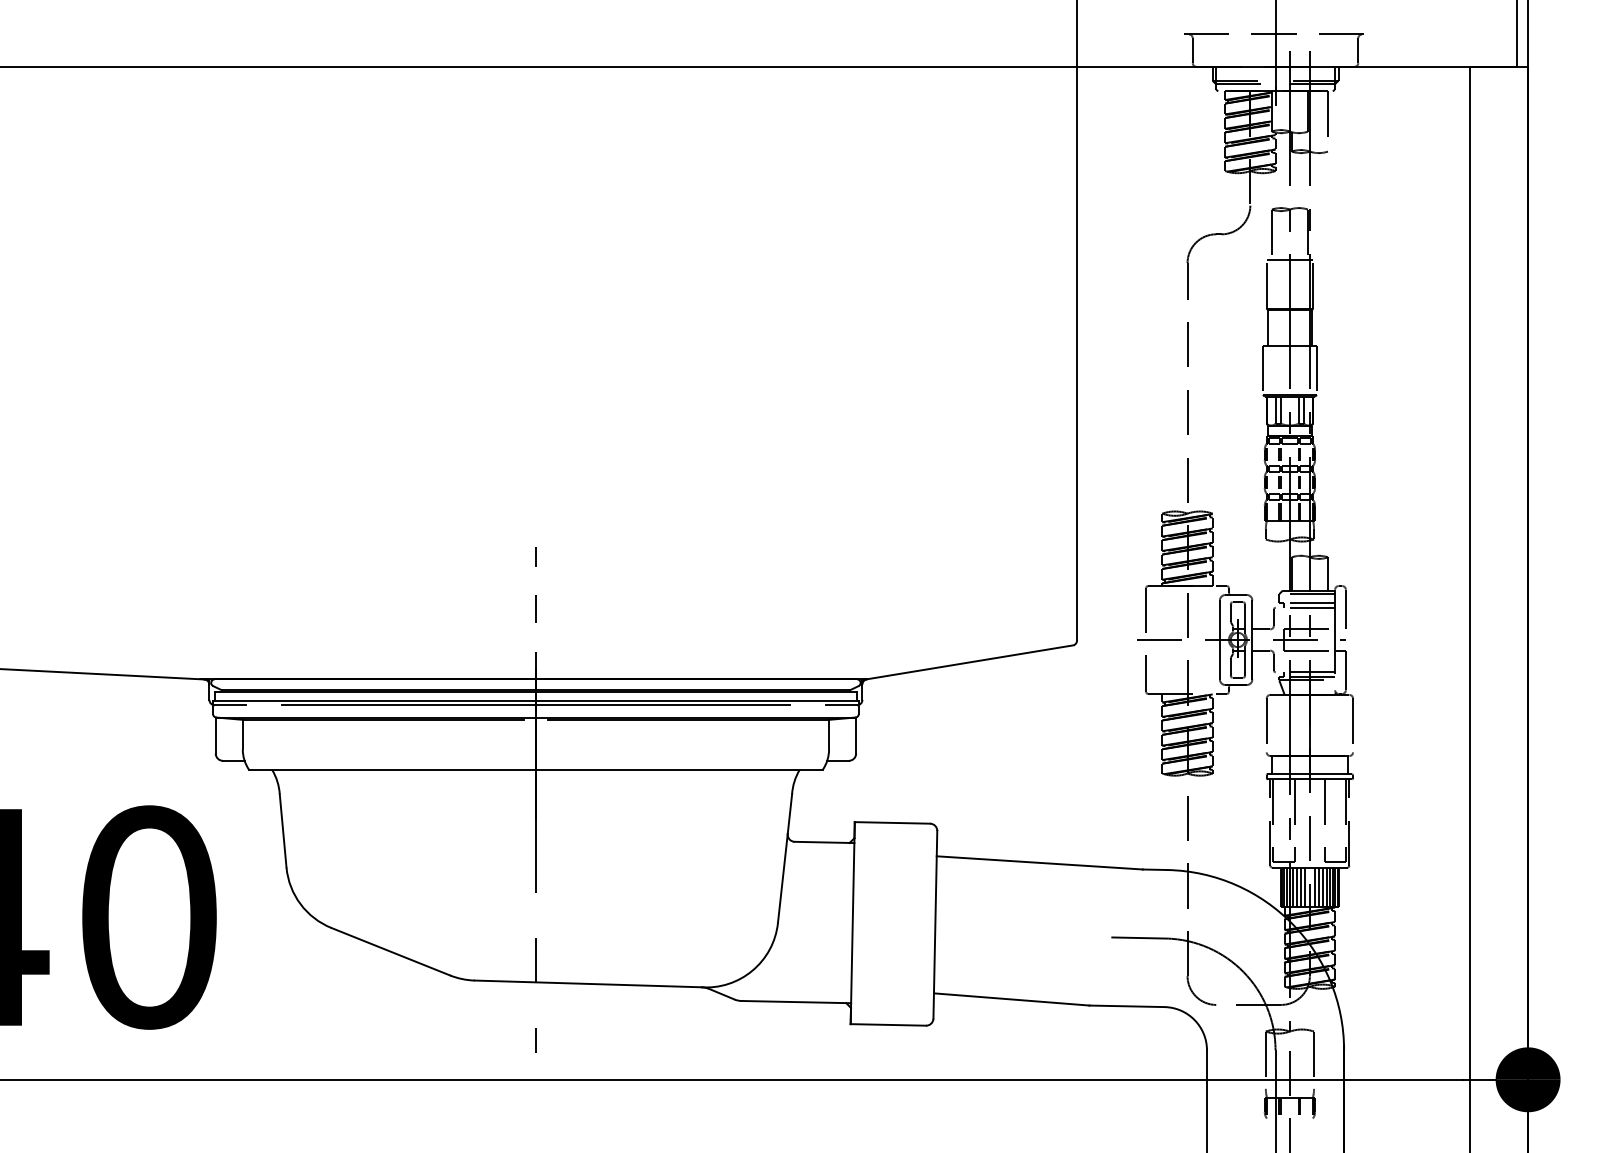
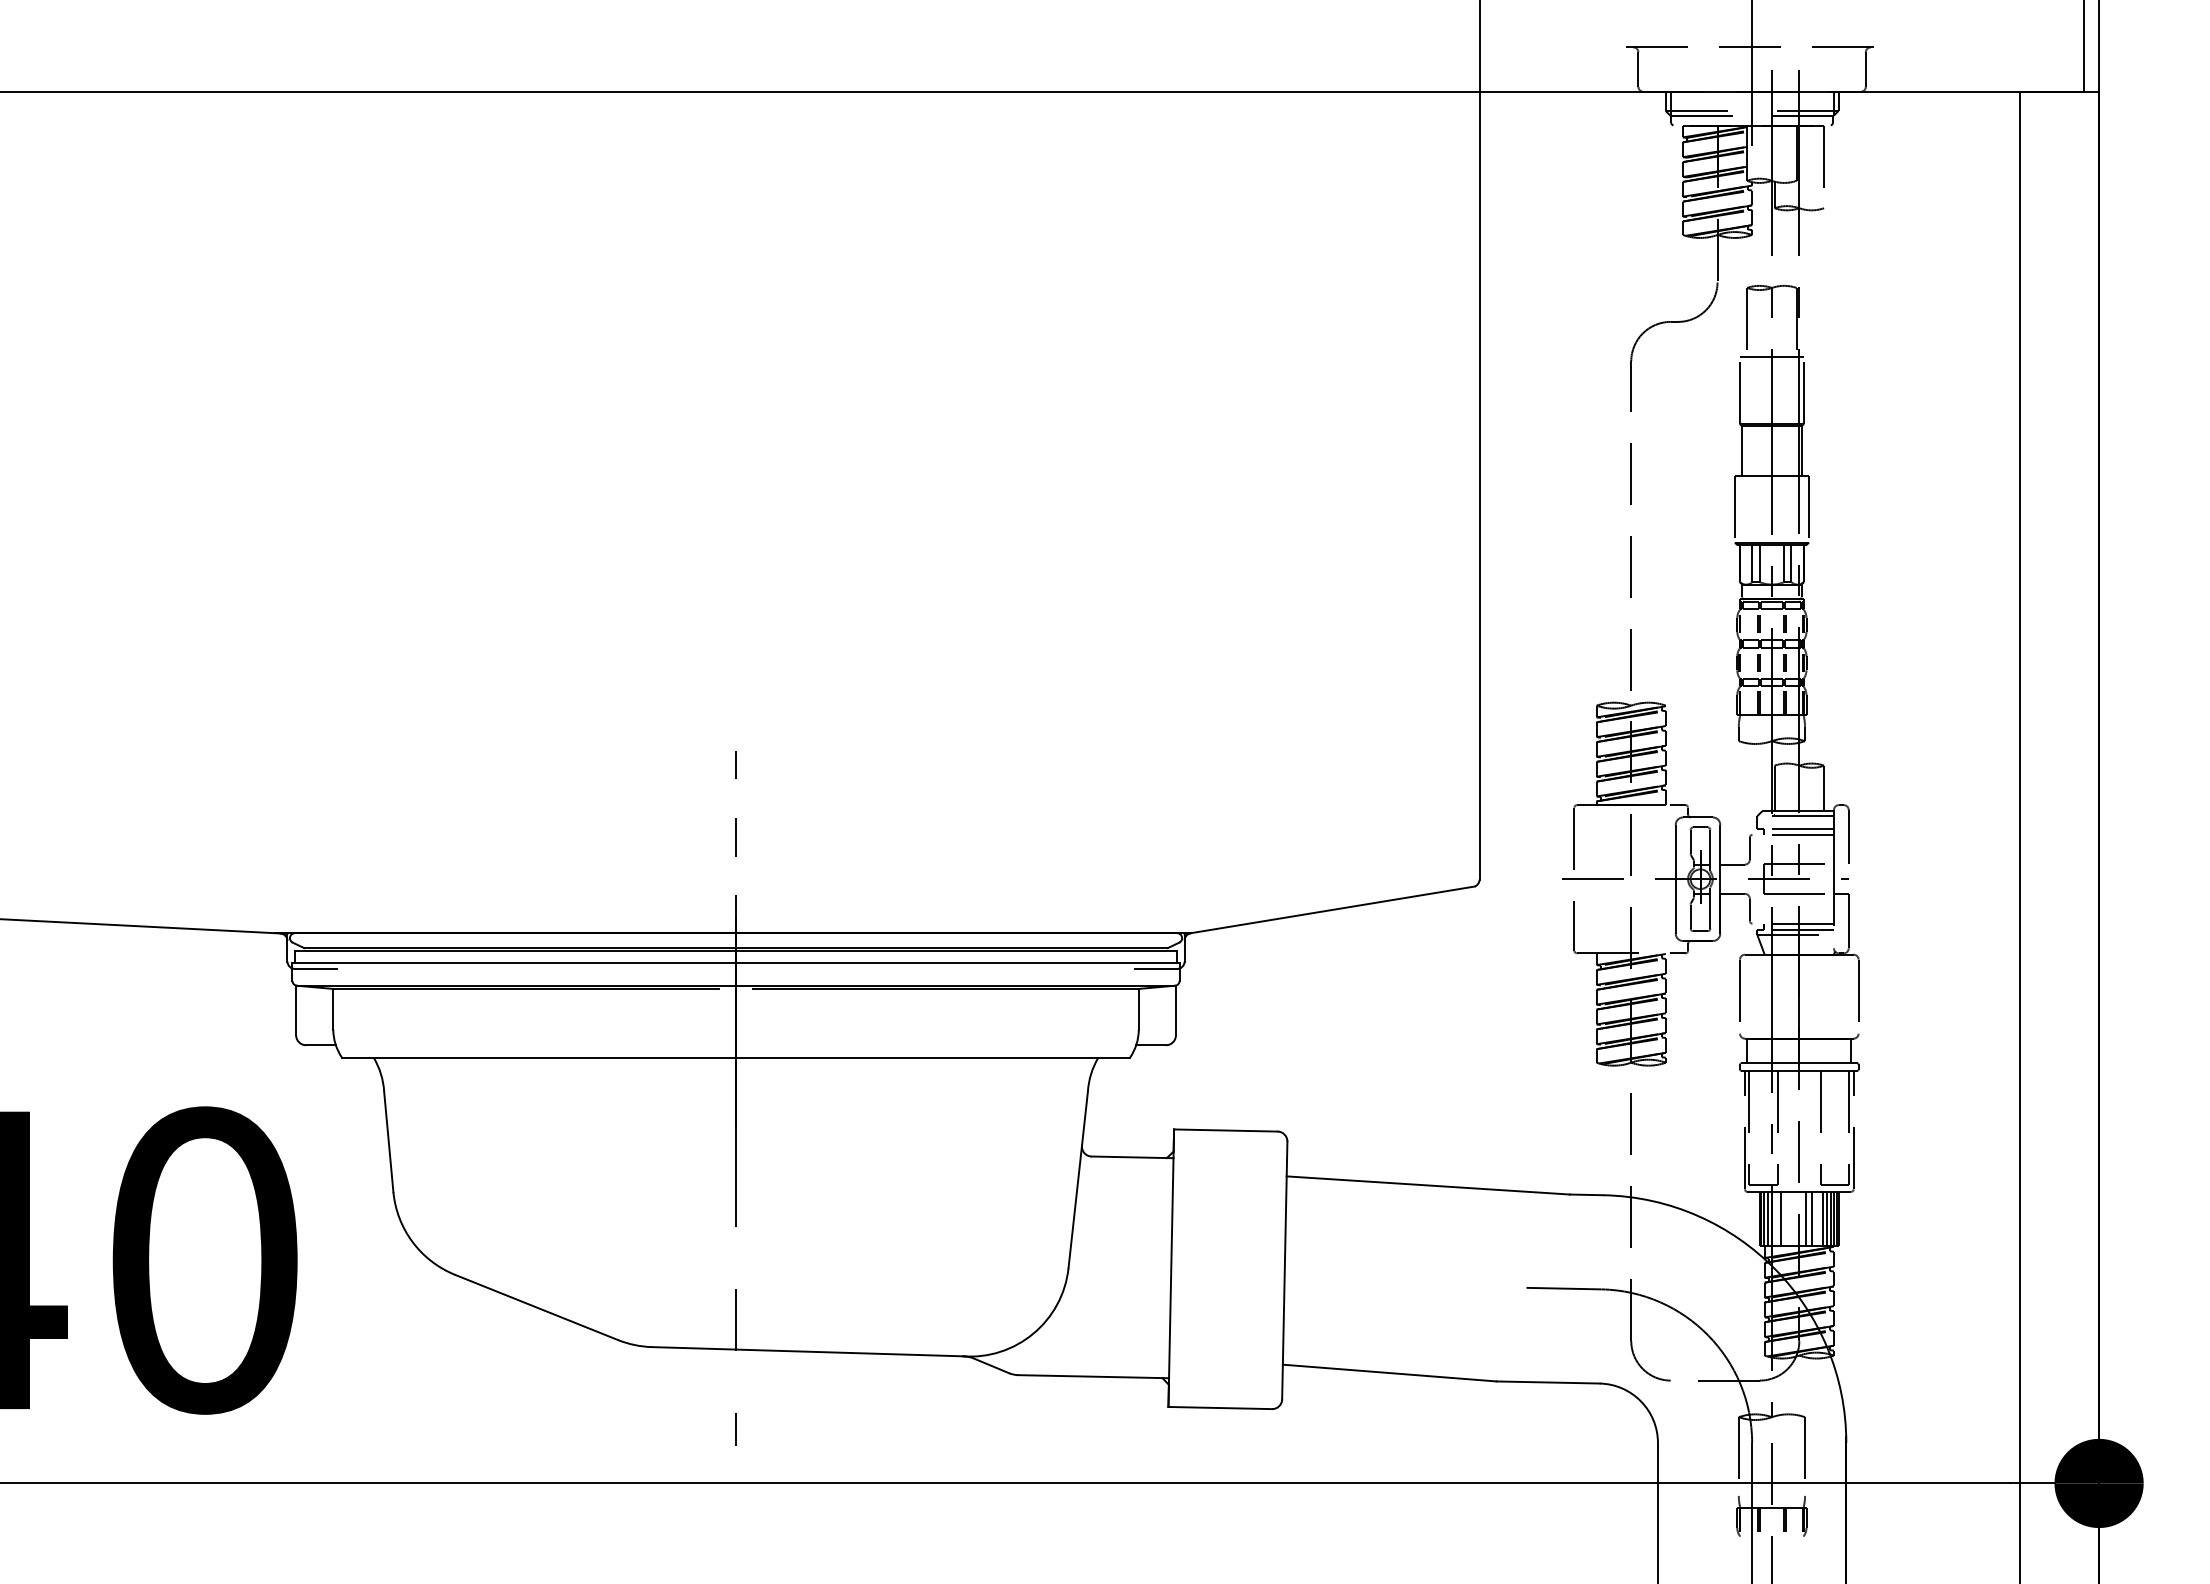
line: (535, 704) -> (735, 968), removed
line: (1293, 886) -> (1776, 1218), removed
line: (1300, 886) -> (1786, 1218), removed
line: (1304, 886) -> (1792, 1218), removed
line: (1323, 886) -> (1817, 1218), removed

